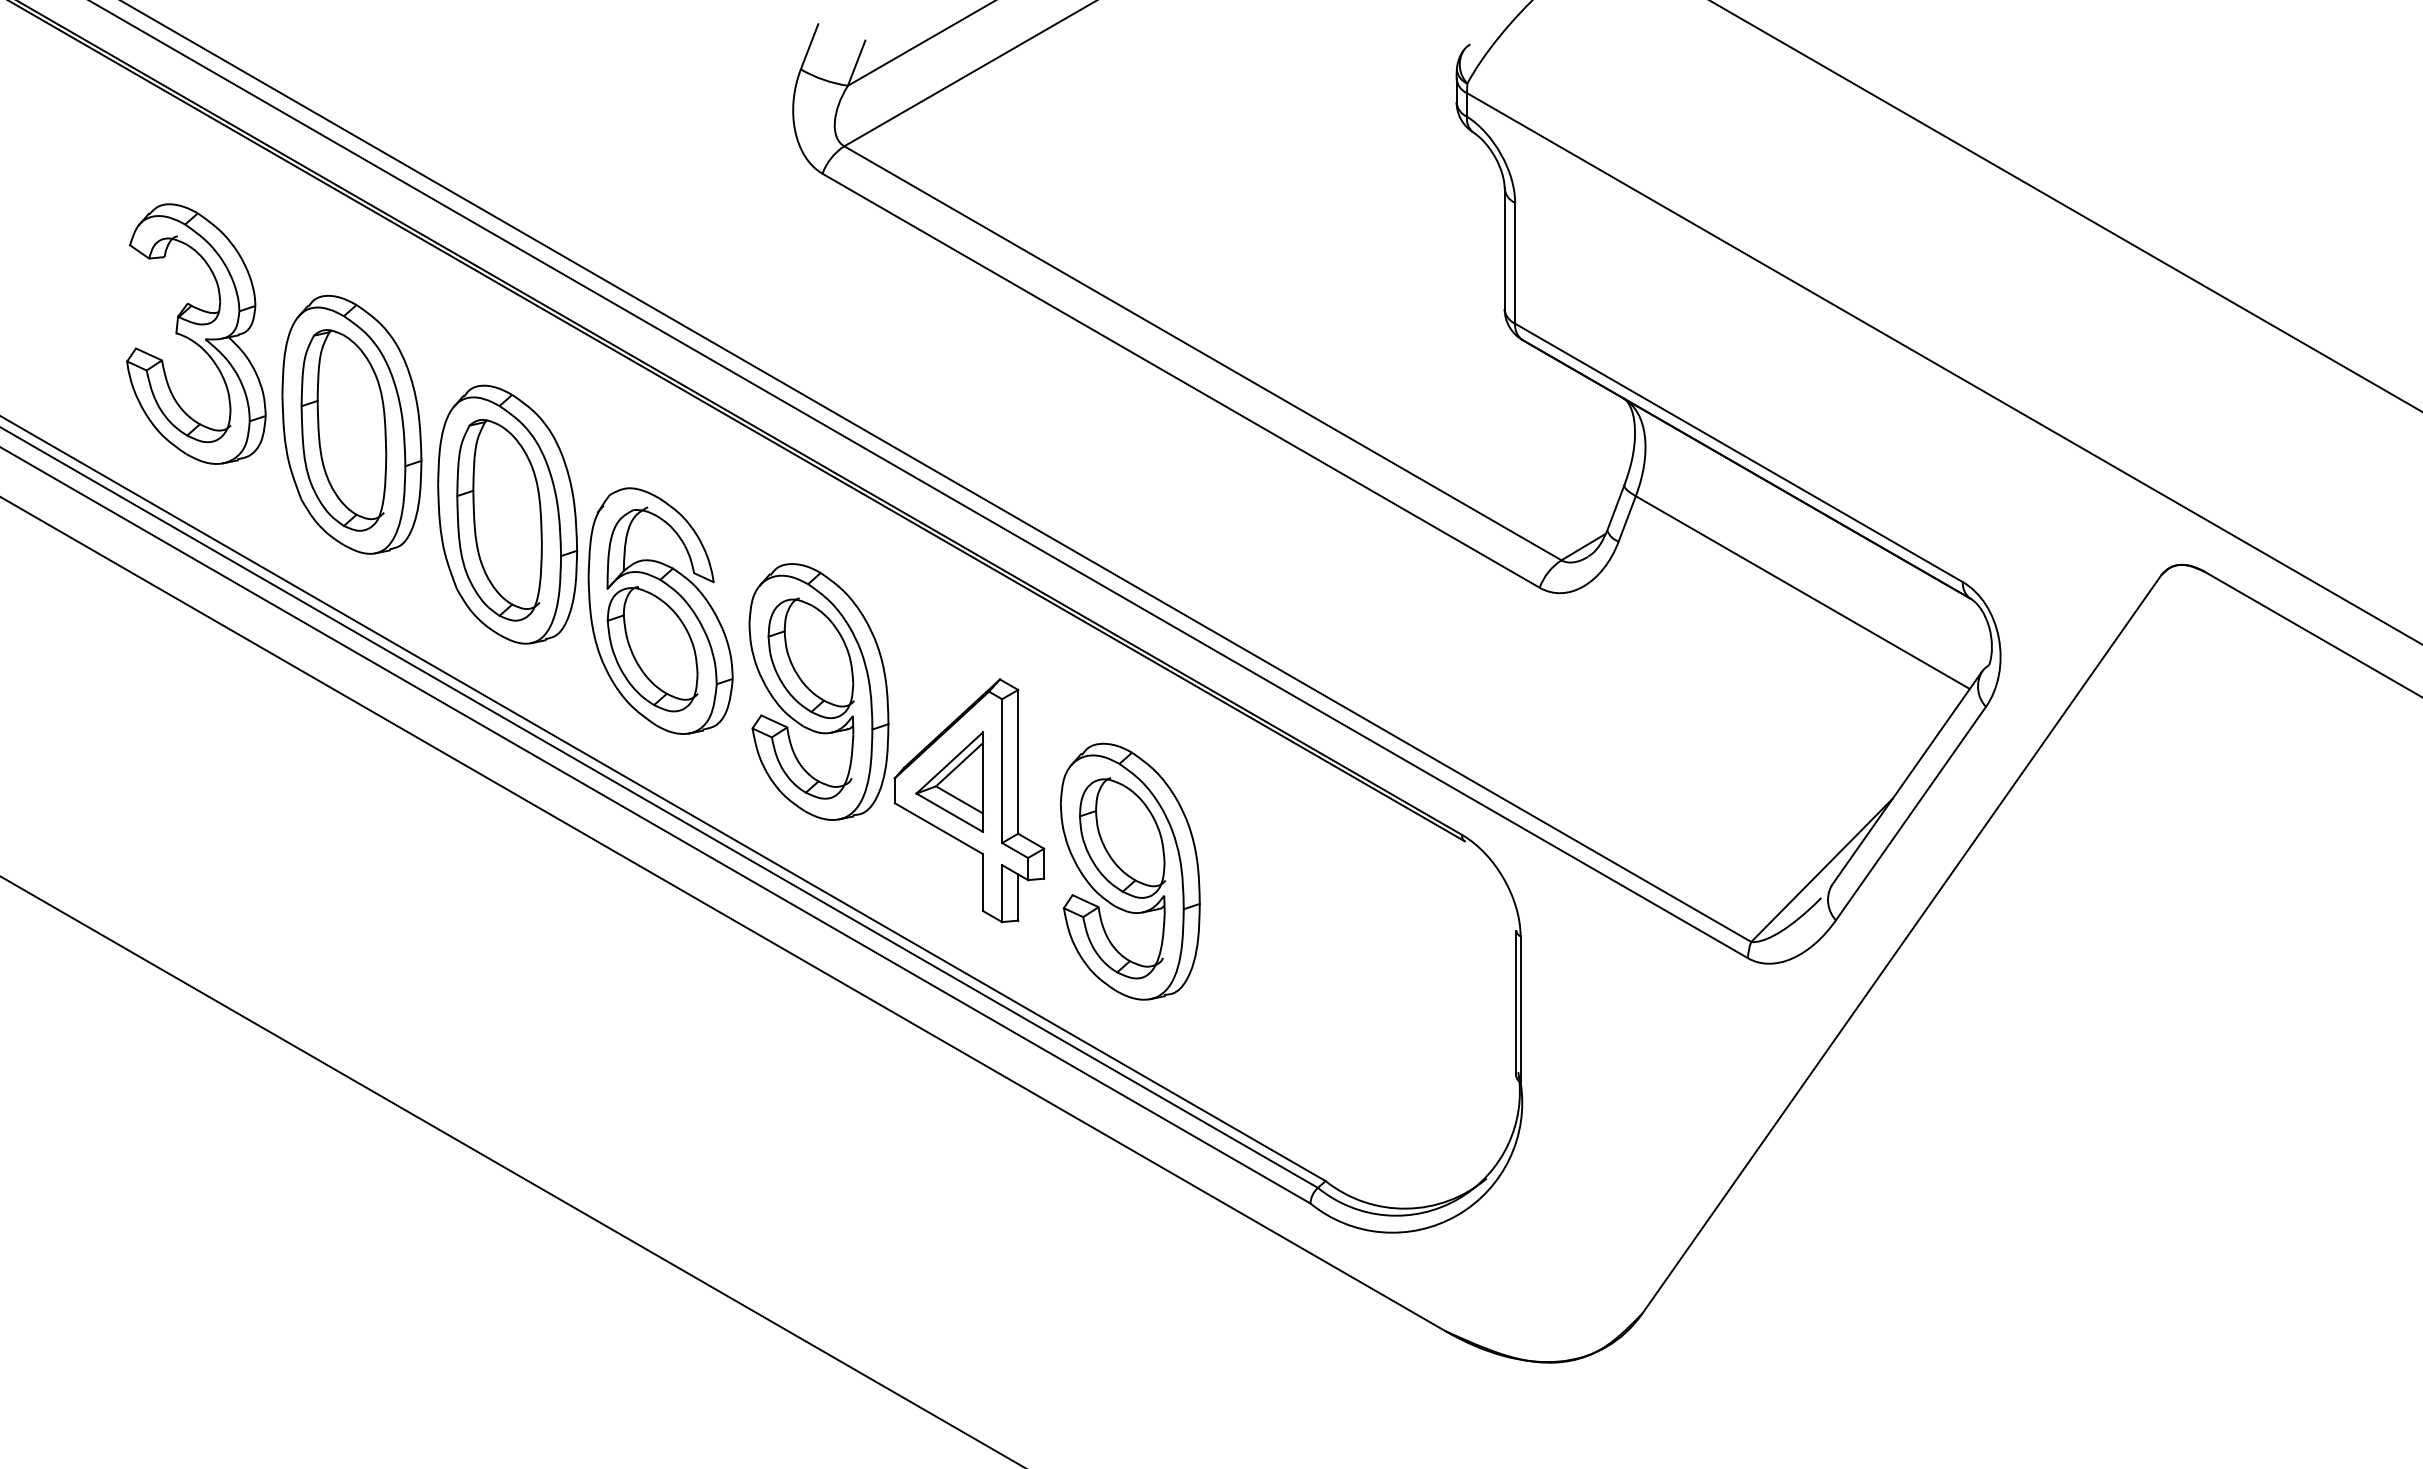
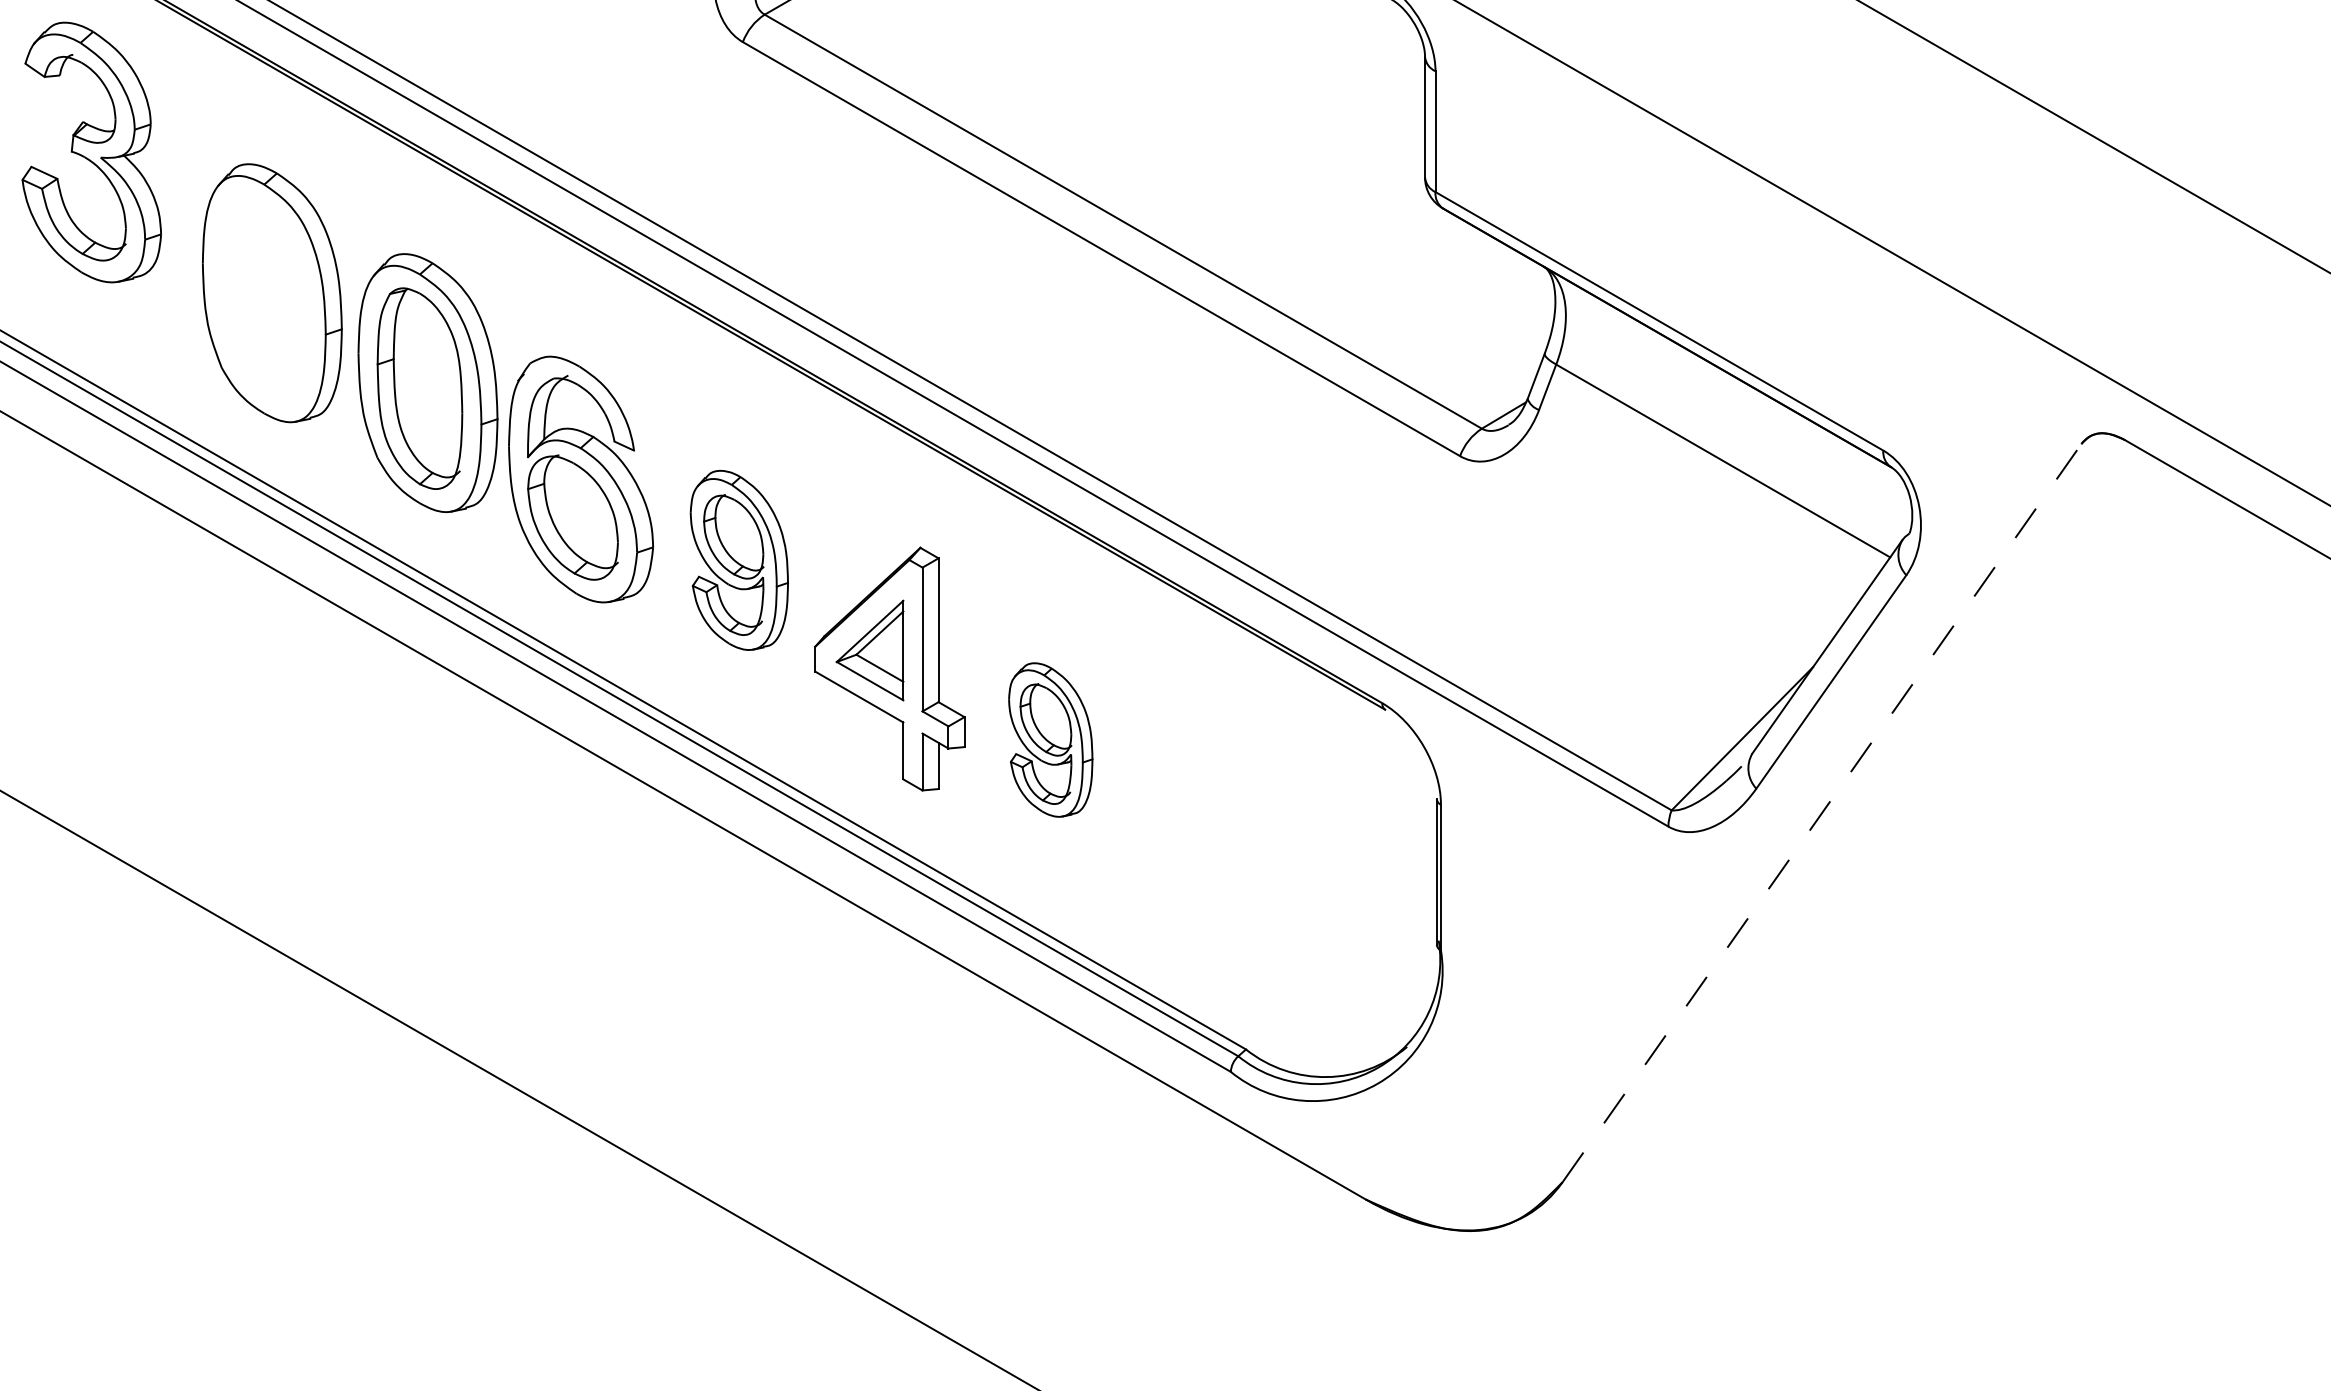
part: (196, 333) -> (91, 151), moved
part: (343, 430) -> (263, 298), removed
part: (818, 691) -> (738, 559), size x0.7
part: (1130, 871) -> (1050, 739), size x0.6
line: (1901, 944) -> (1821, 812), solid -> dashed

